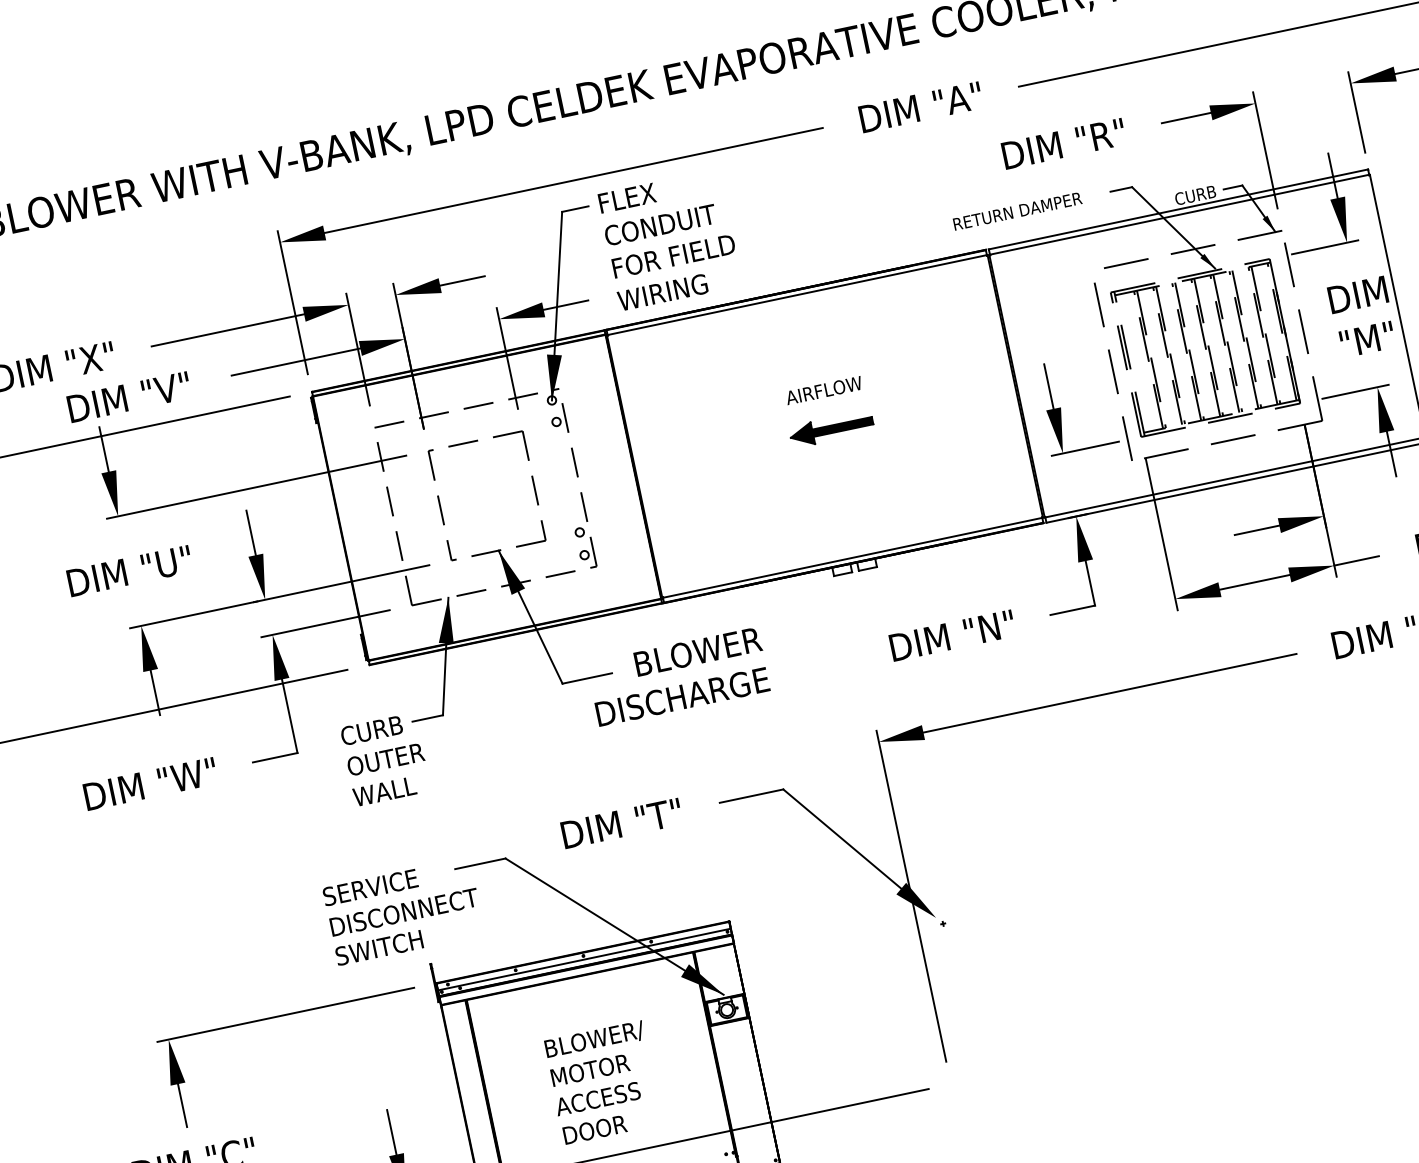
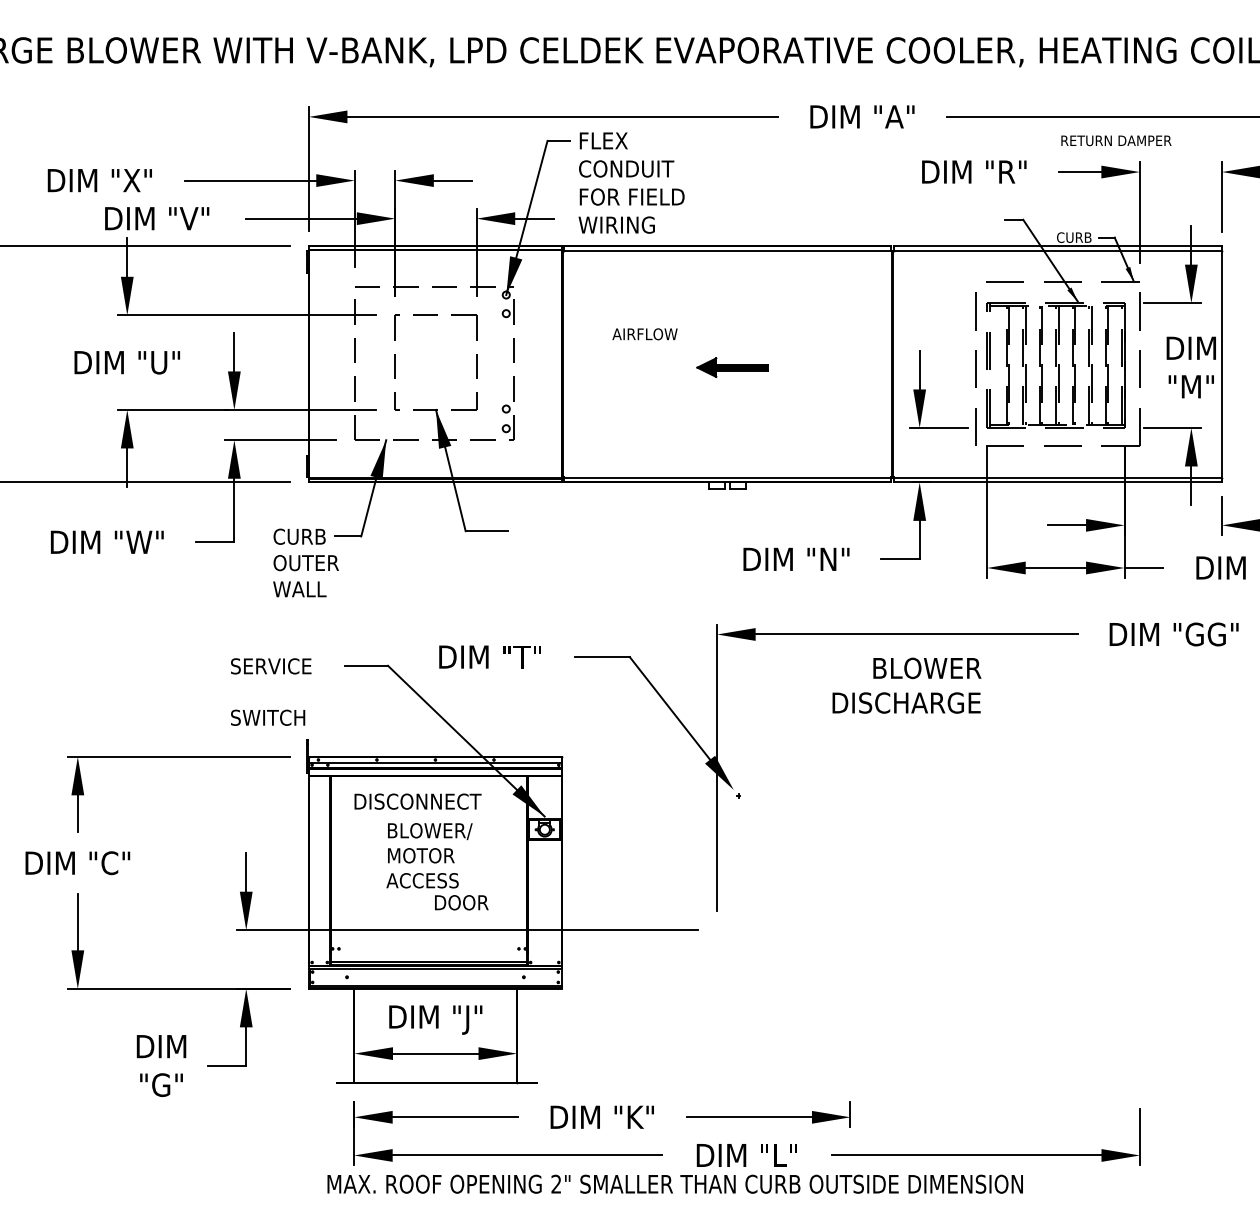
text: (1017, 210) -> (1116, 140), moved
text: (823, 390) -> (644, 334), moved
text: (678, 676) -> (906, 685), moved
text: (403, 912) -> (417, 801), moved
text: (594, 1129) -> (461, 902), moved

